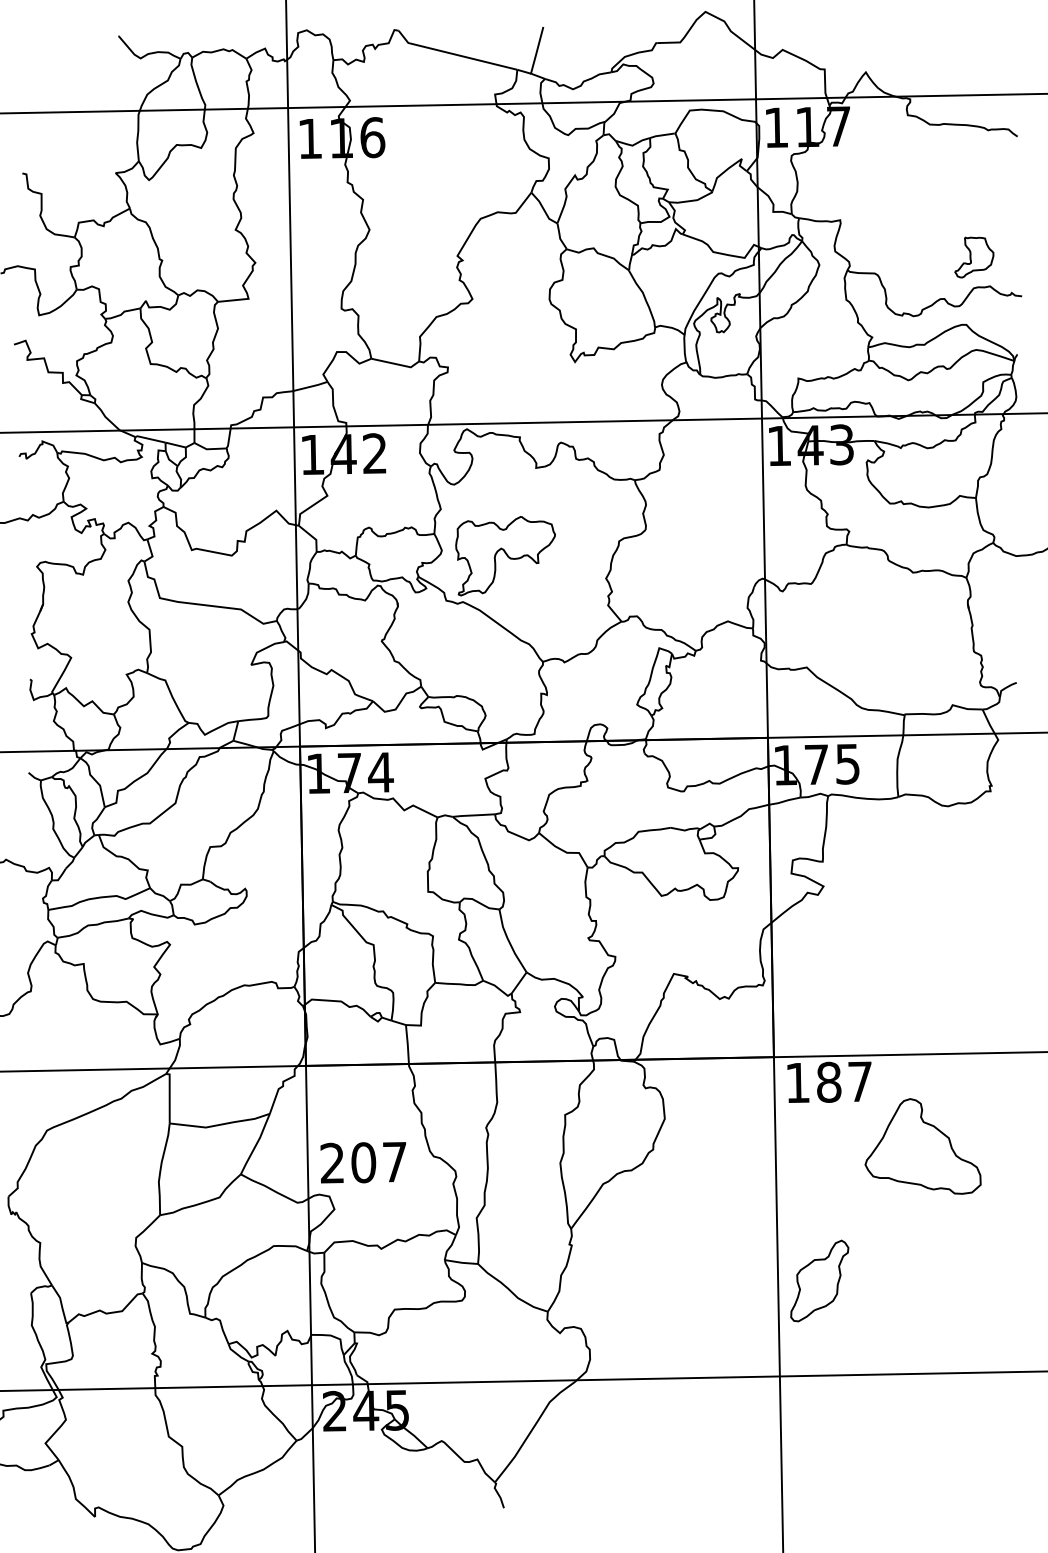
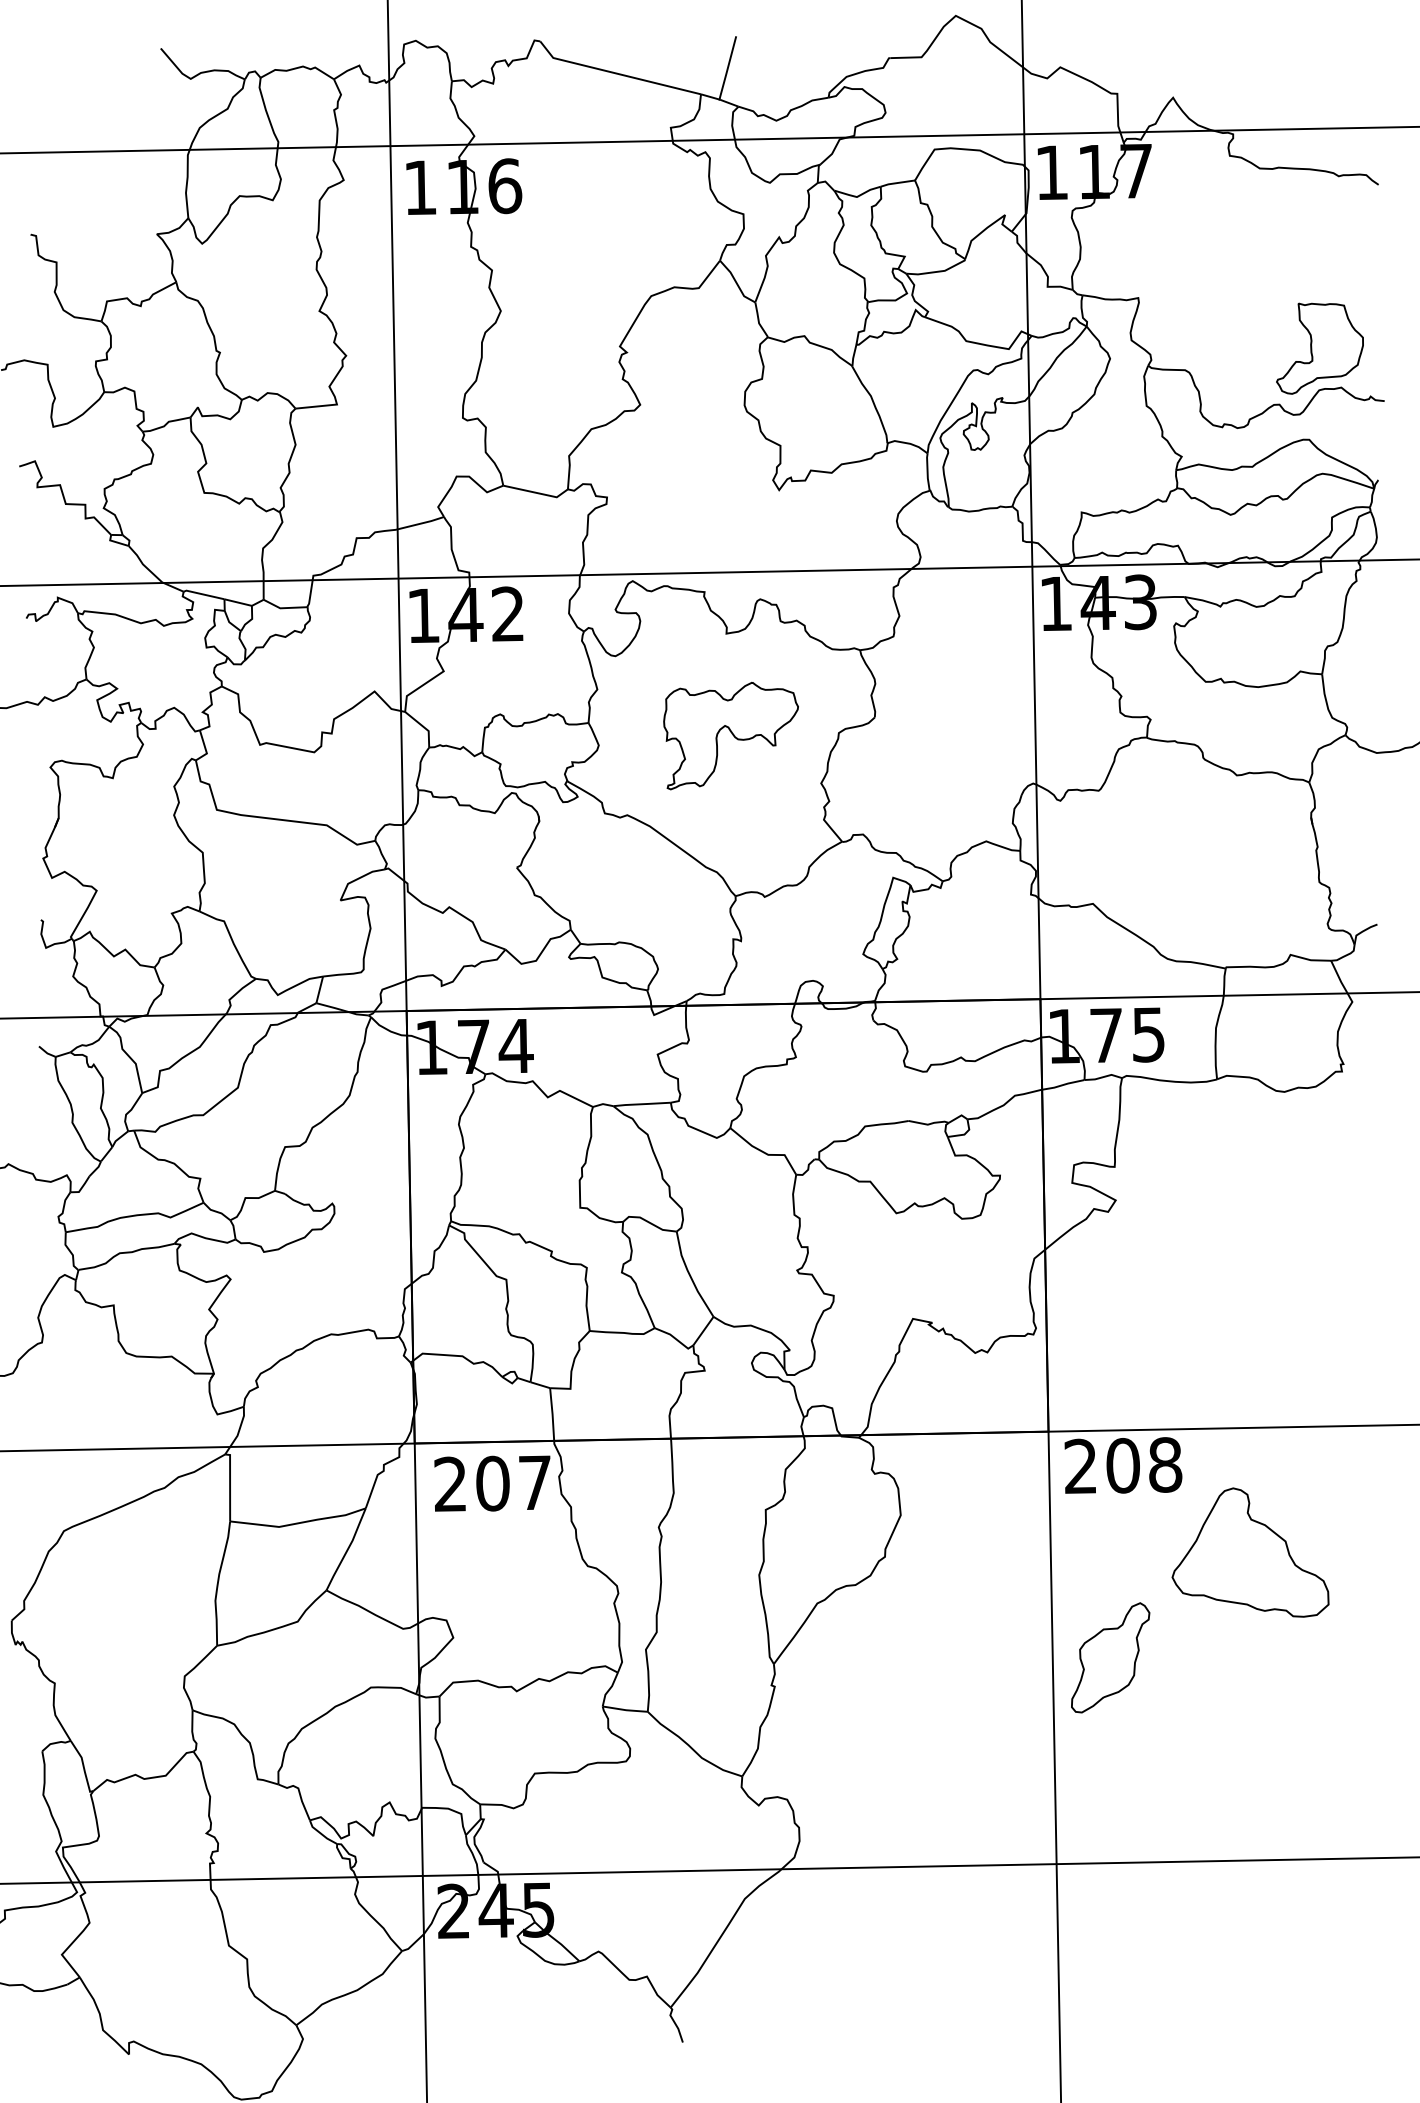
part: (973, 257) -> (1319, 348), size x1.67
part: (505, 555) -> (730, 735), moved
text: (829, 1082) -> (1123, 1465), 187 -> 208
text: (363, 1162) -> (492, 1483), moved
part: (819, 1280) -> (1110, 1657), moved

